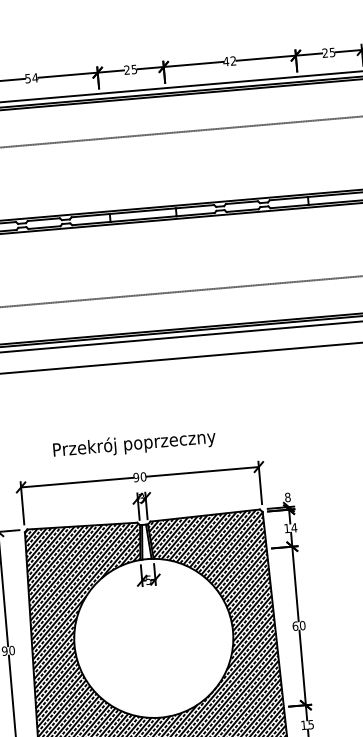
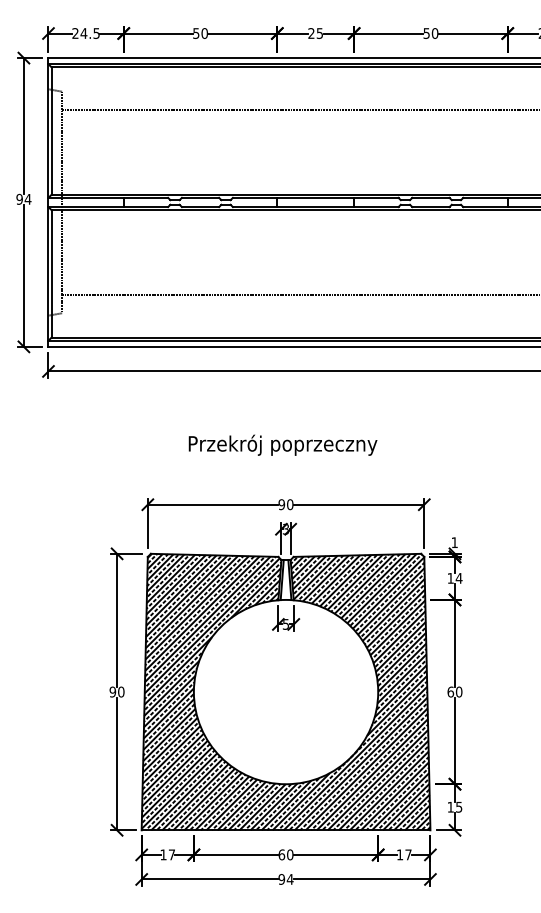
text: (229, 61) -> (430, 33), 42 -> 50
text: (35, 78) -> (204, 33), 54 -> 50
text: (134, 443) -> (282, 444), moved
text: (287, 497) -> (454, 542), 8 -> 1

